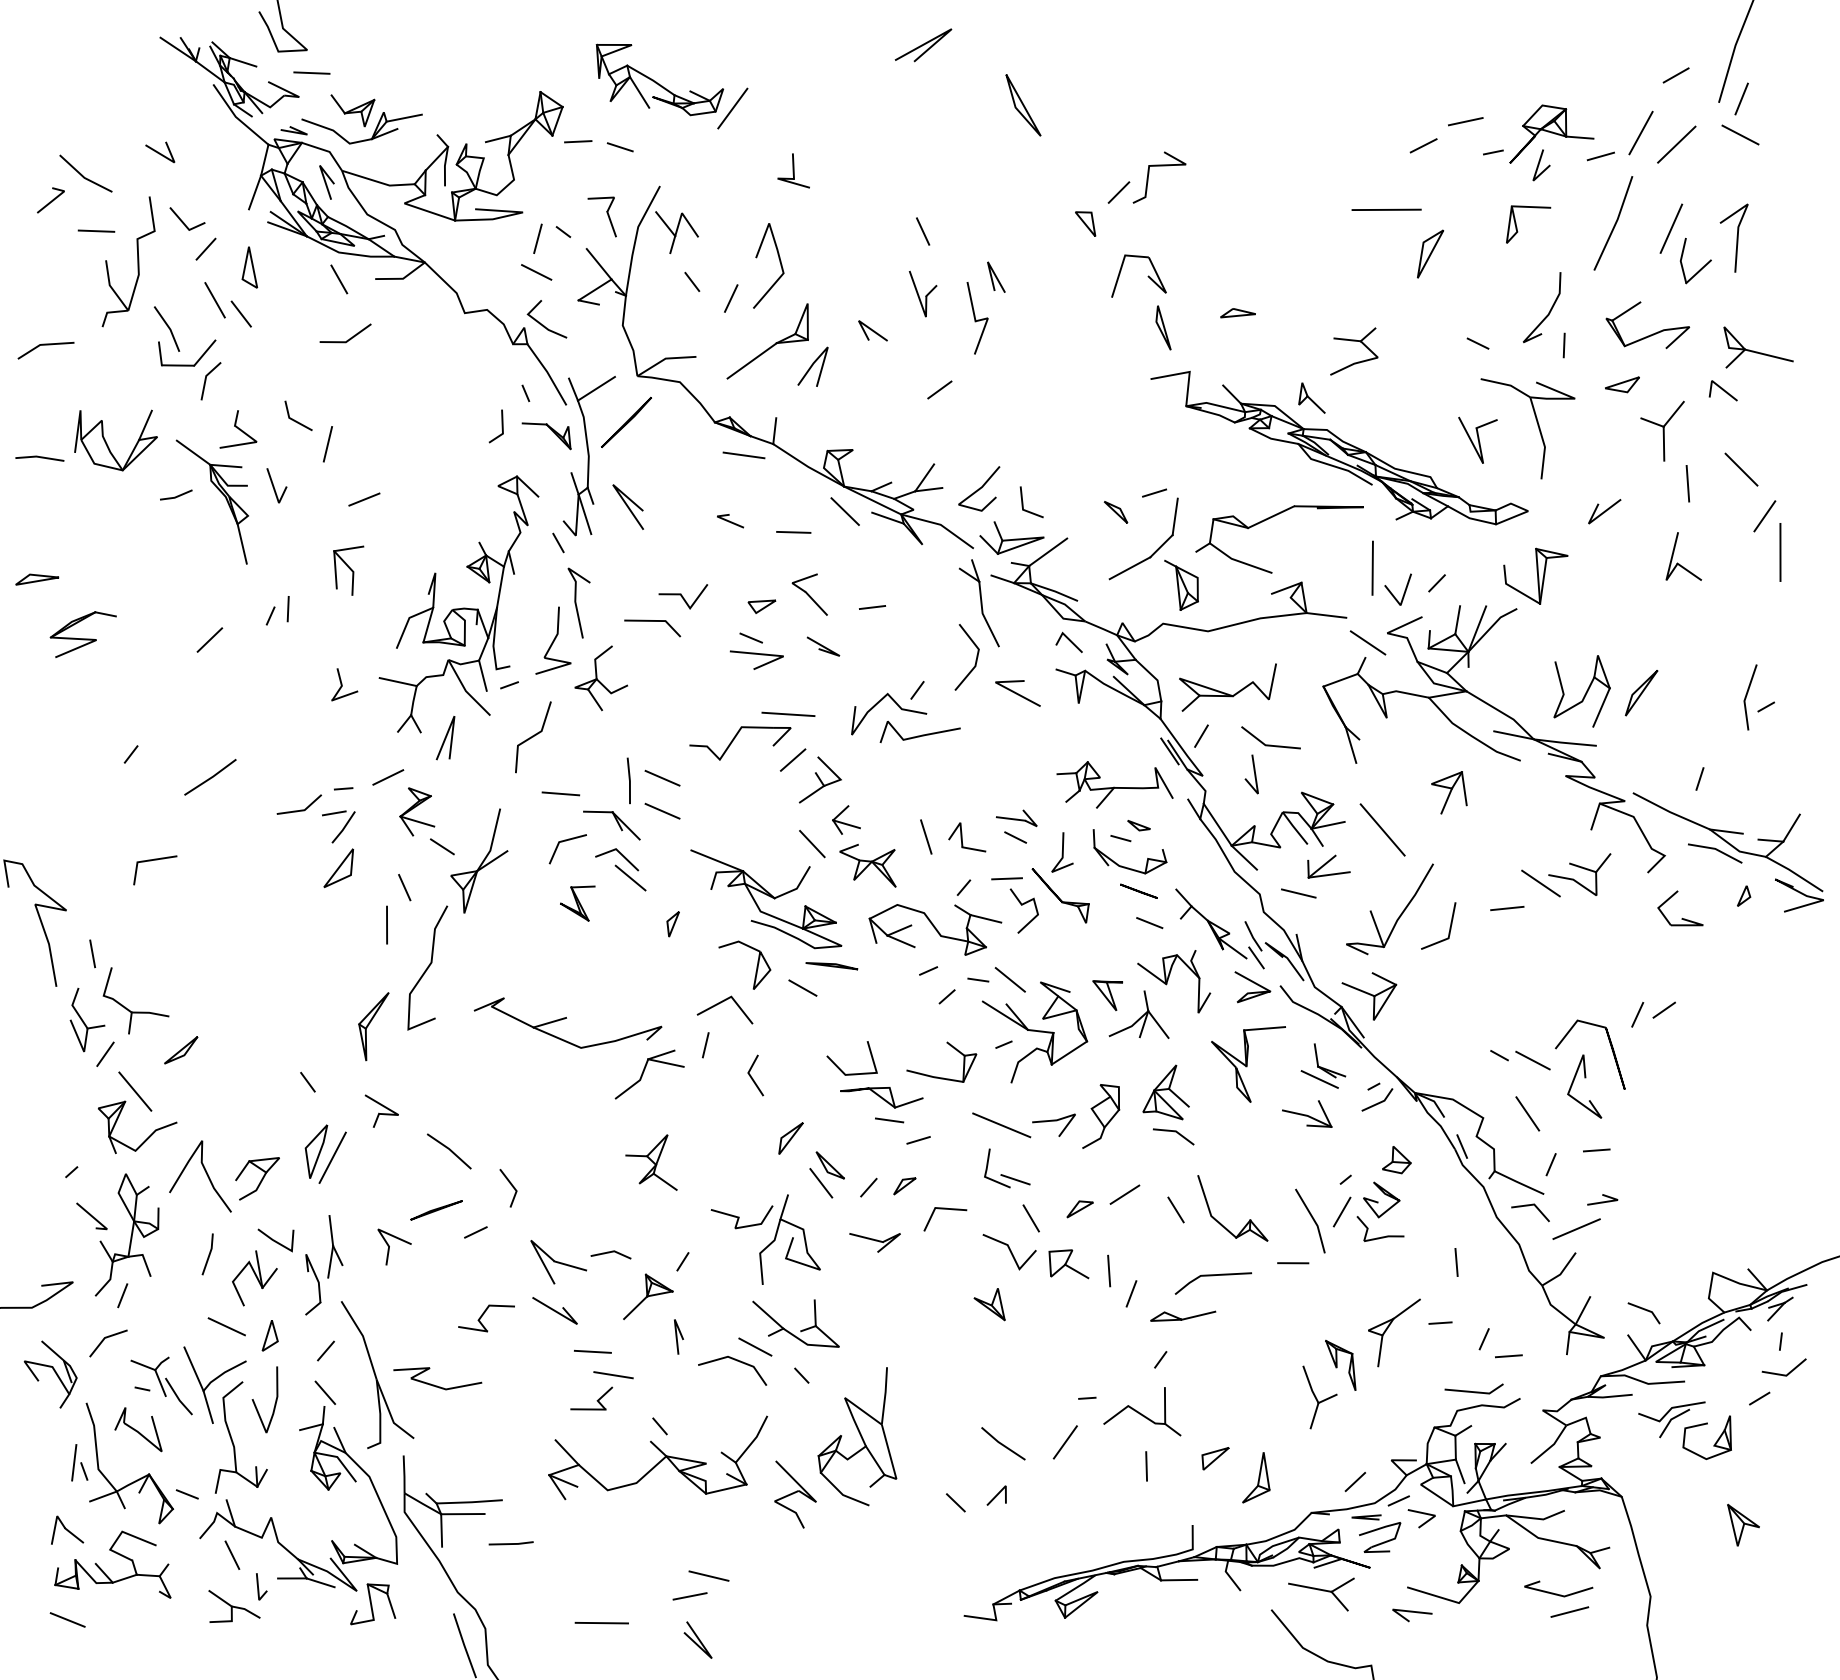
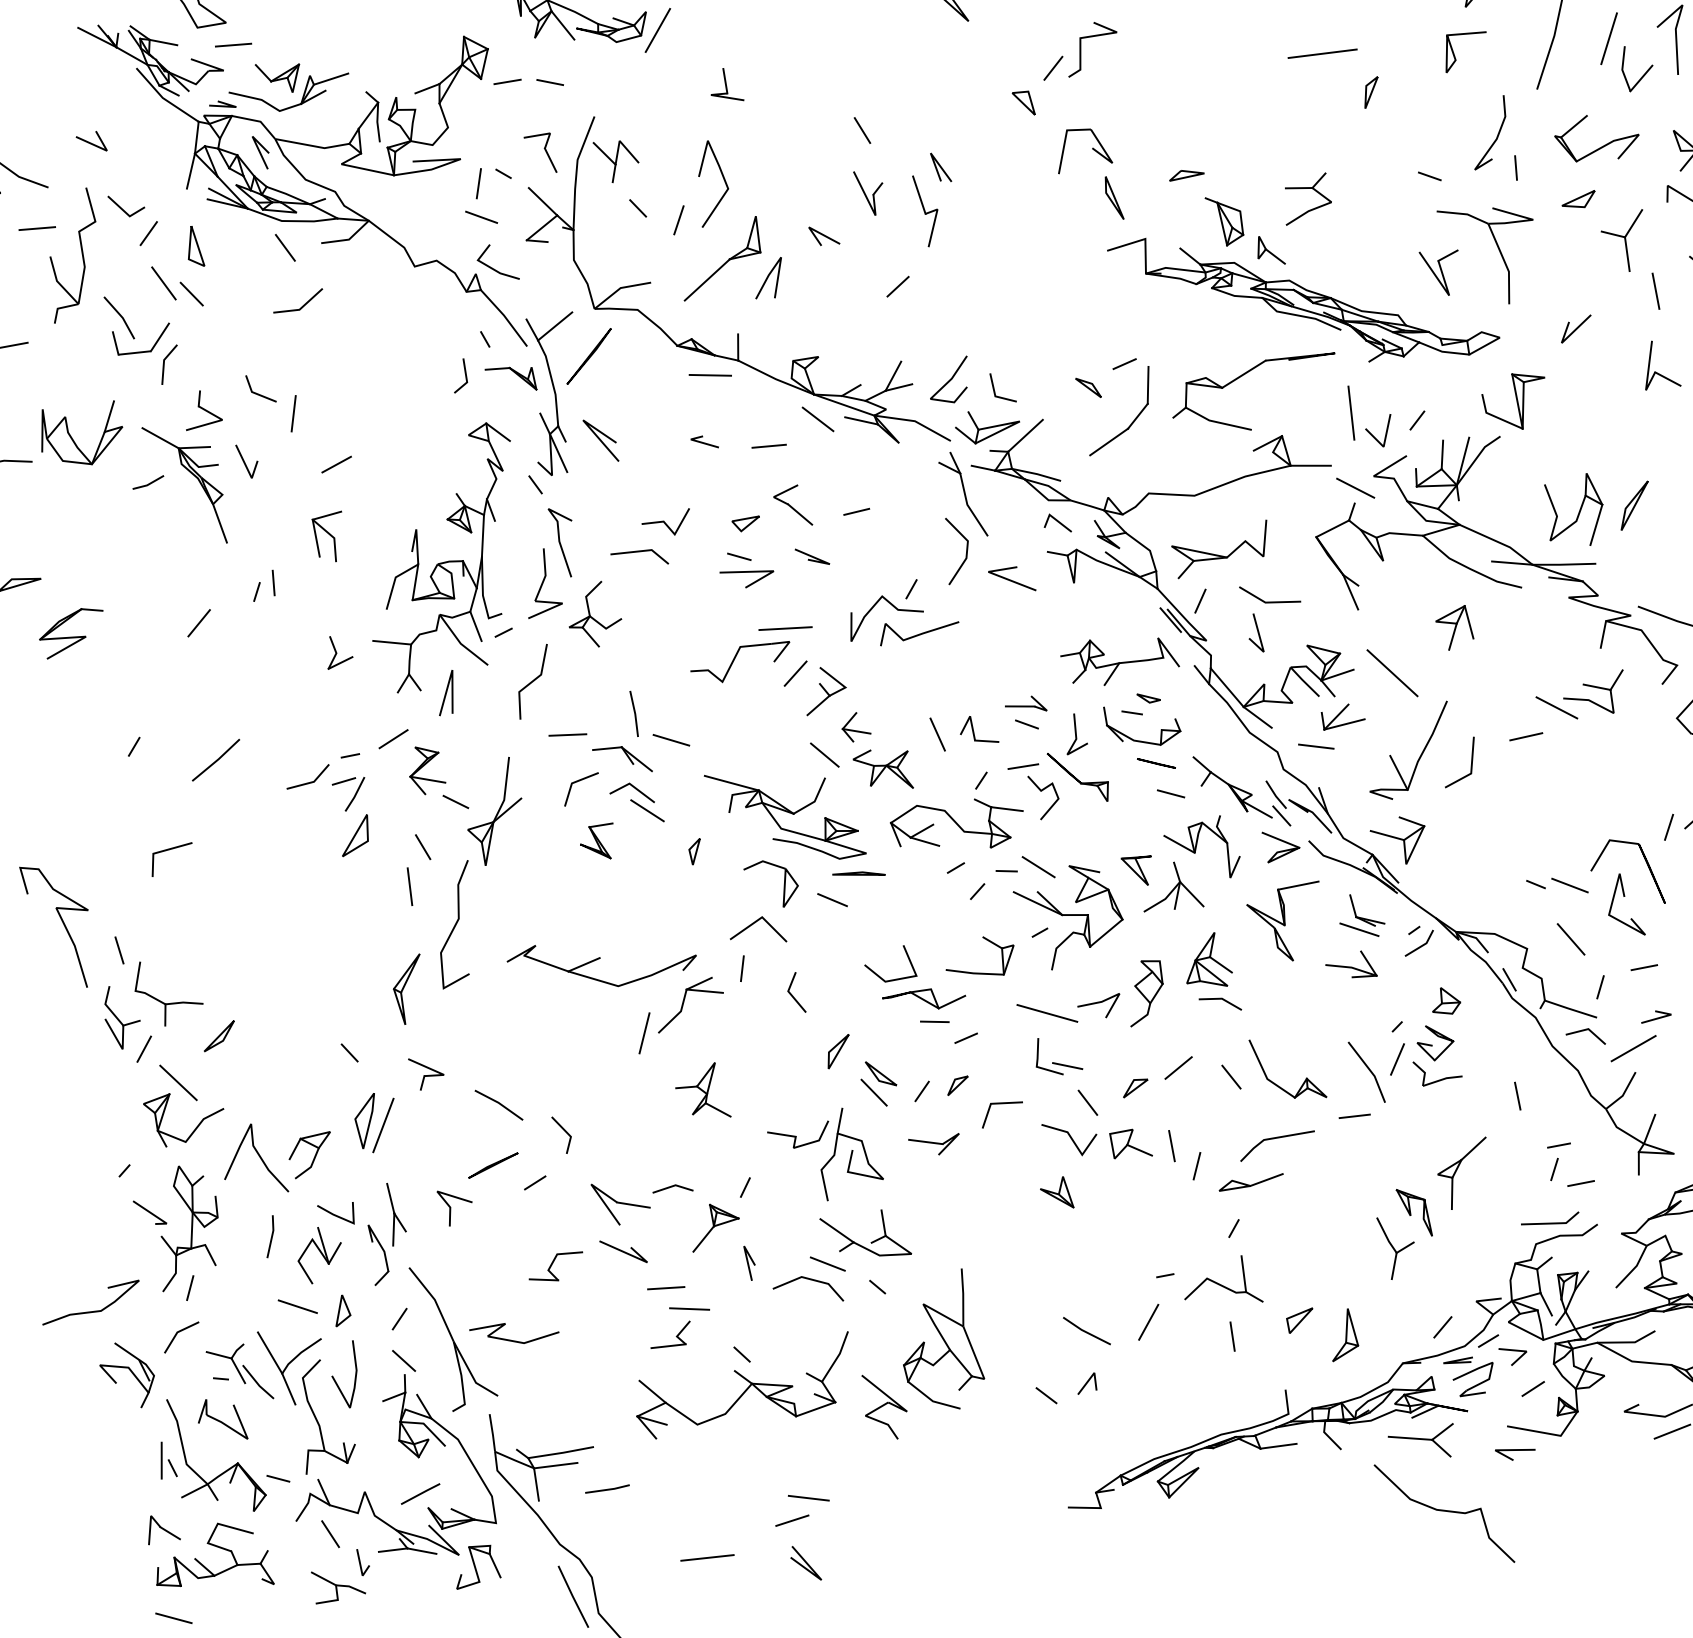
part: (1429, 253) -> (1370, 92), size x0.62
part: (1181, 584) -> (1224, 219), moved
line: (662, 777) -> (667, 706), removed
line: (601, 1097) -> (644, 1033), added
line: (1440, 1322) -> (1558, 1144), moved
line: (325, 1525) -> (419, 1493), added
line: (1437, 1553) -> (1533, 1388), added

